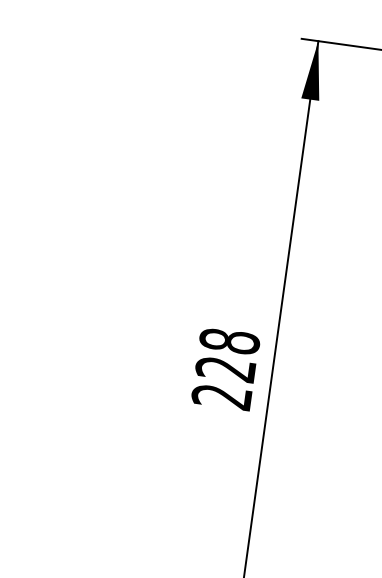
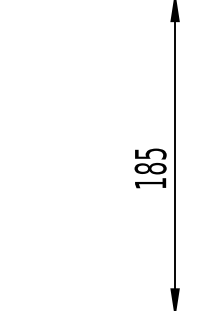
text: (225, 368) -> (150, 168), 228 -> 185

